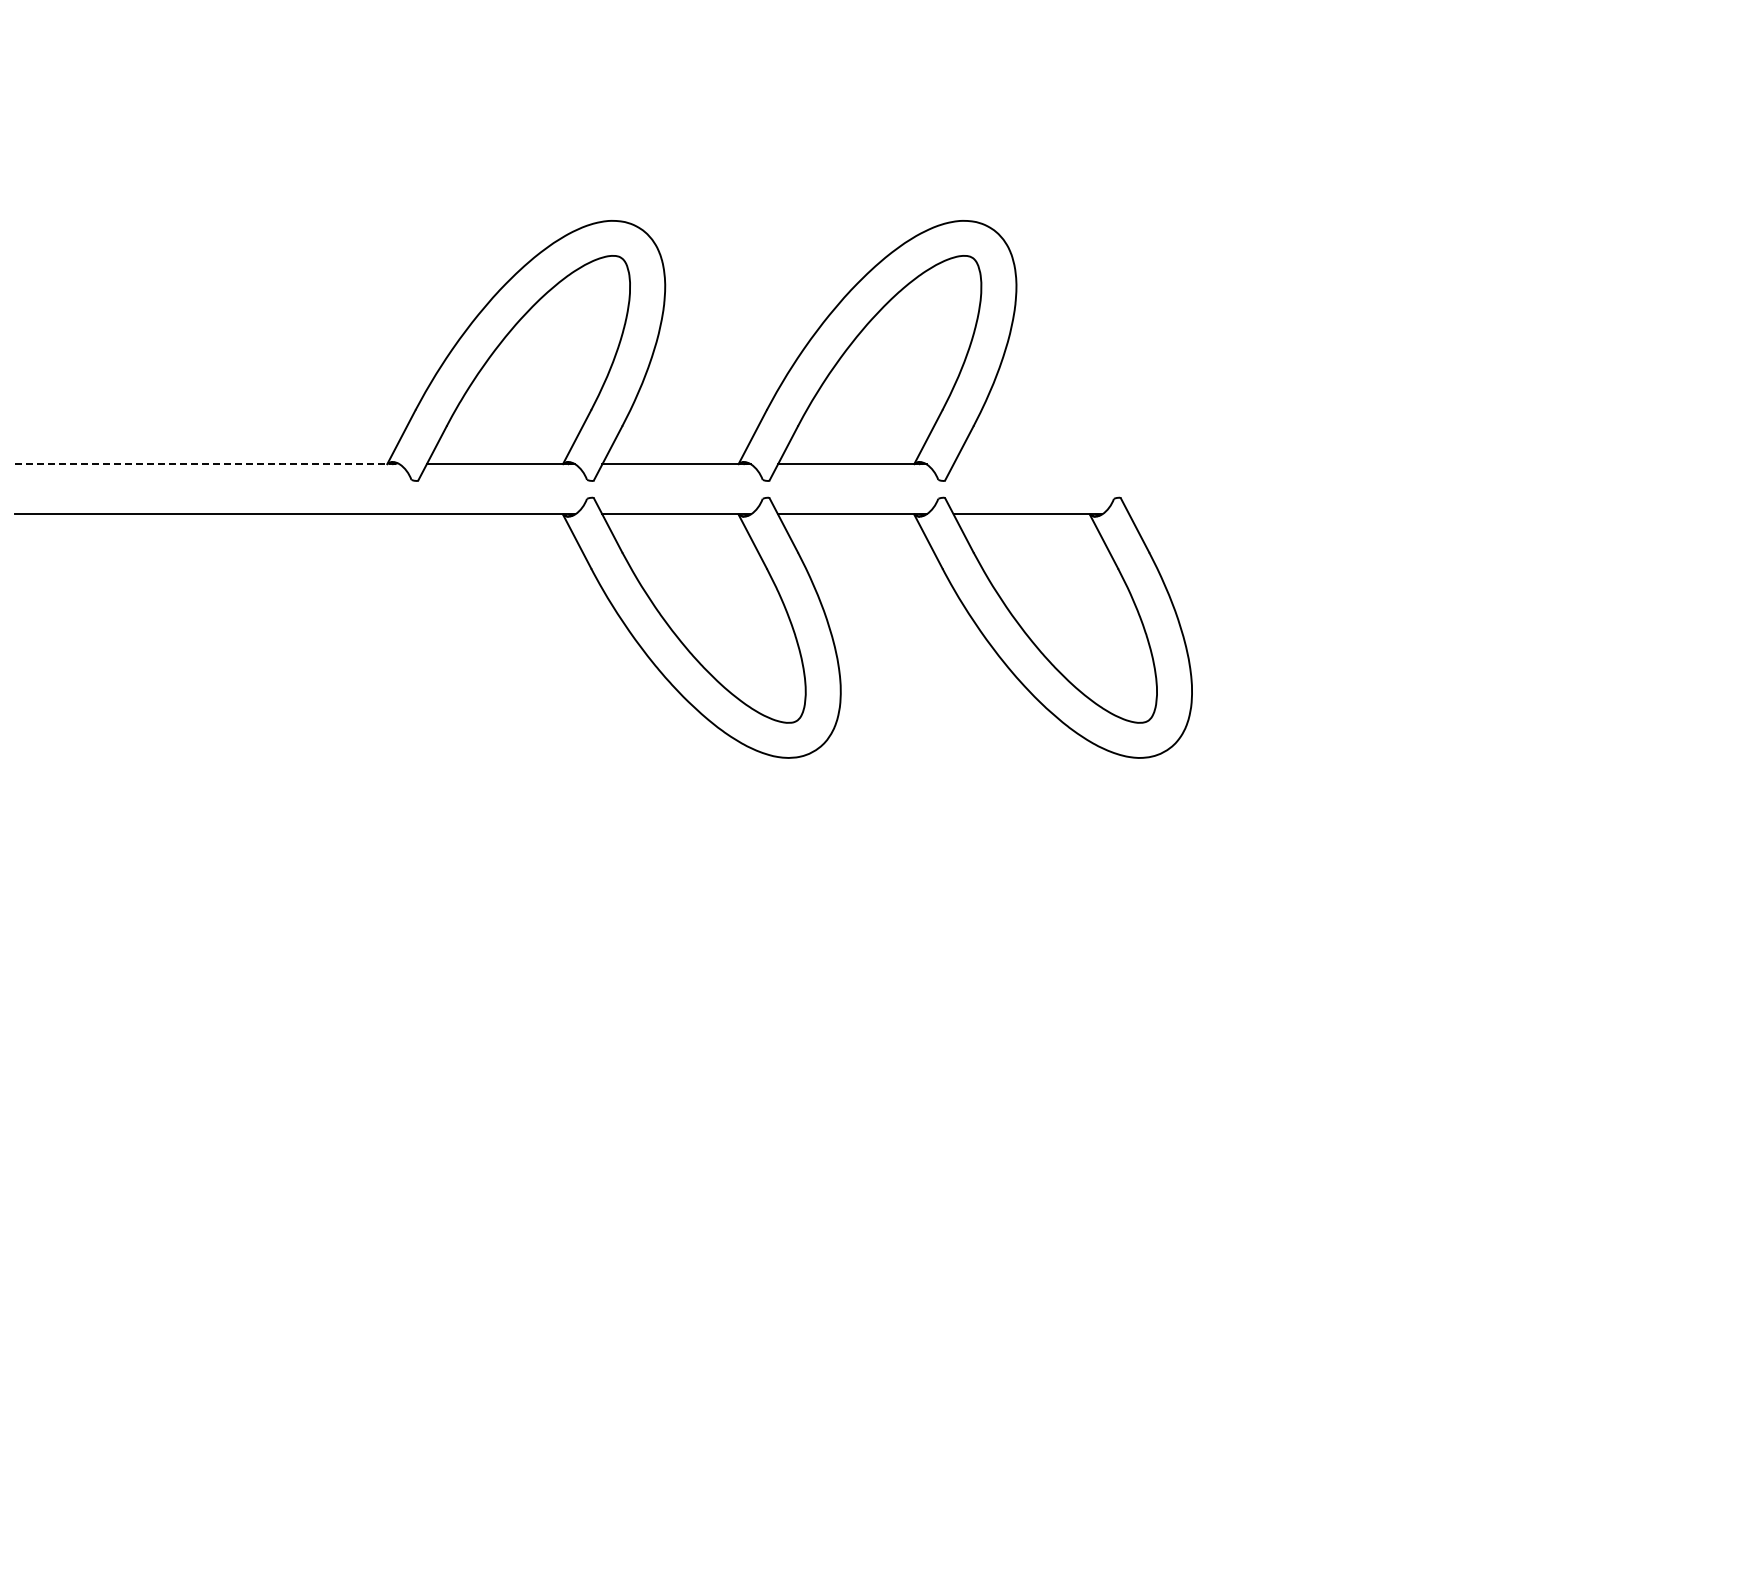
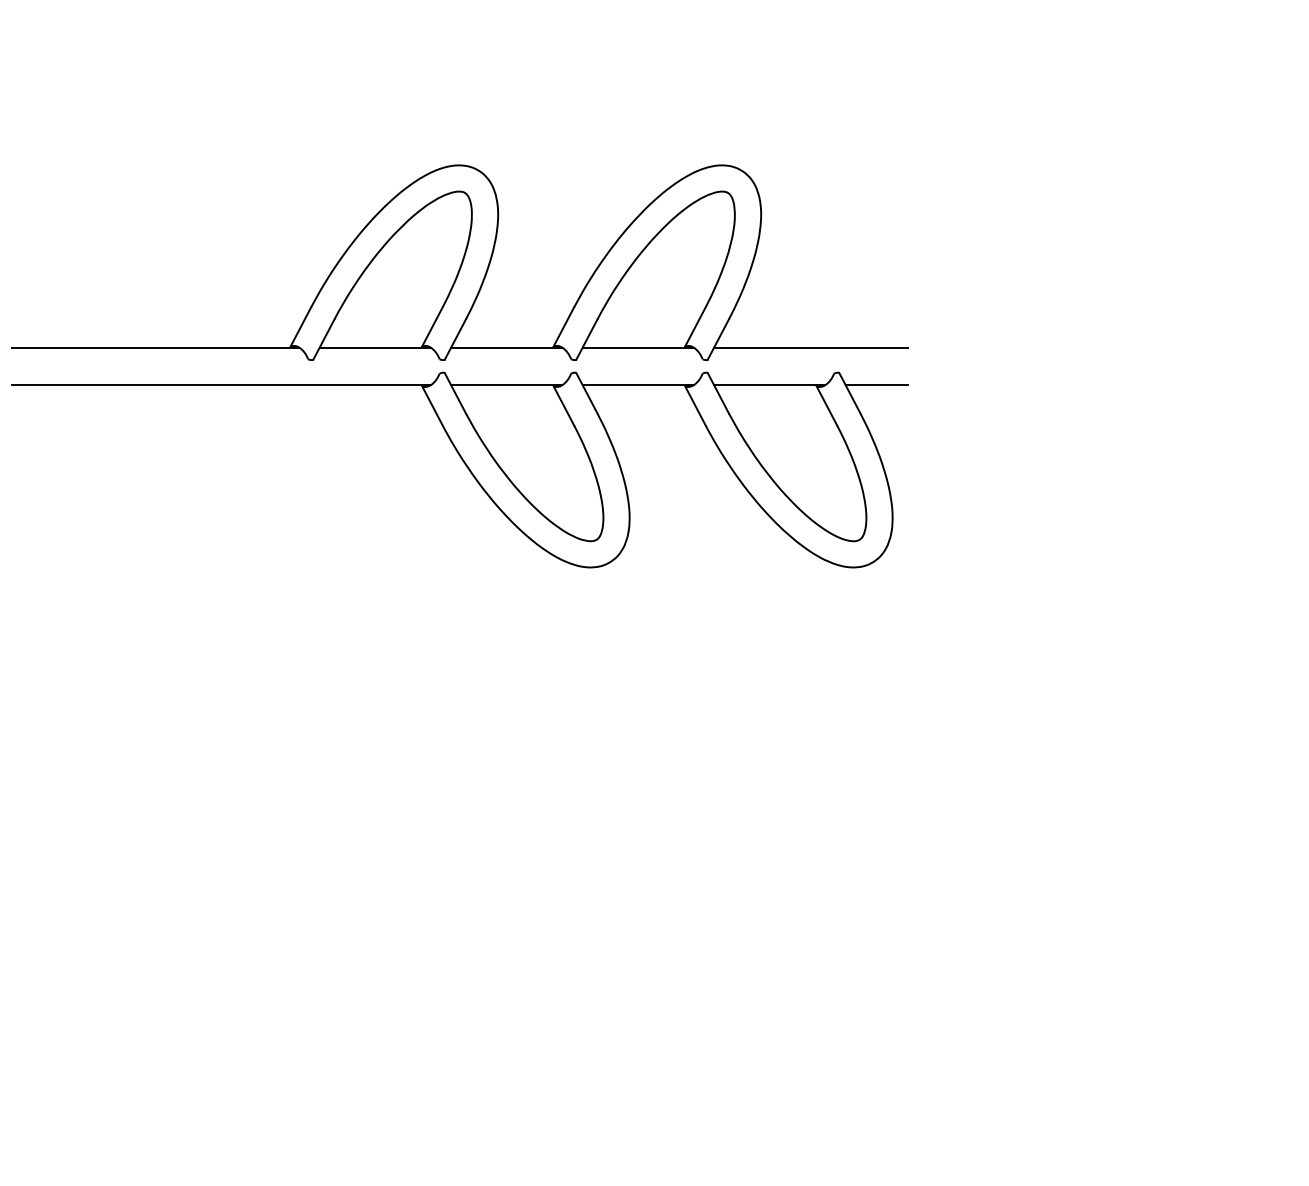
line: (208, 464) -> (156, 347), dashed -> solid
line: (1083, 464) -> (811, 347), added
line: (1171, 514) -> (877, 385), added

